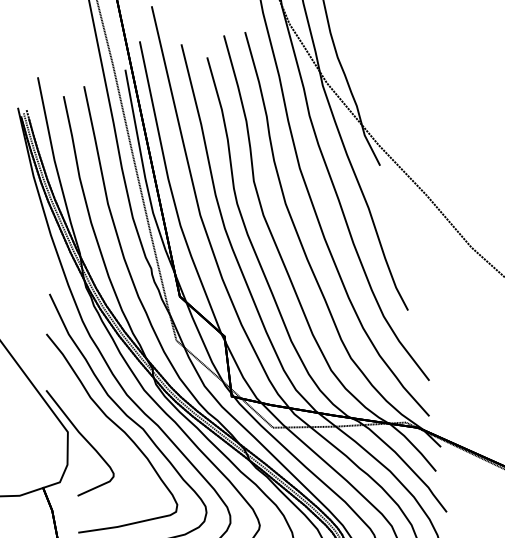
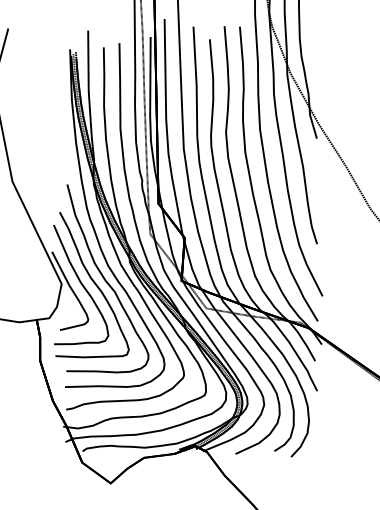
curve: (95, 427) -> (81, 284), added

